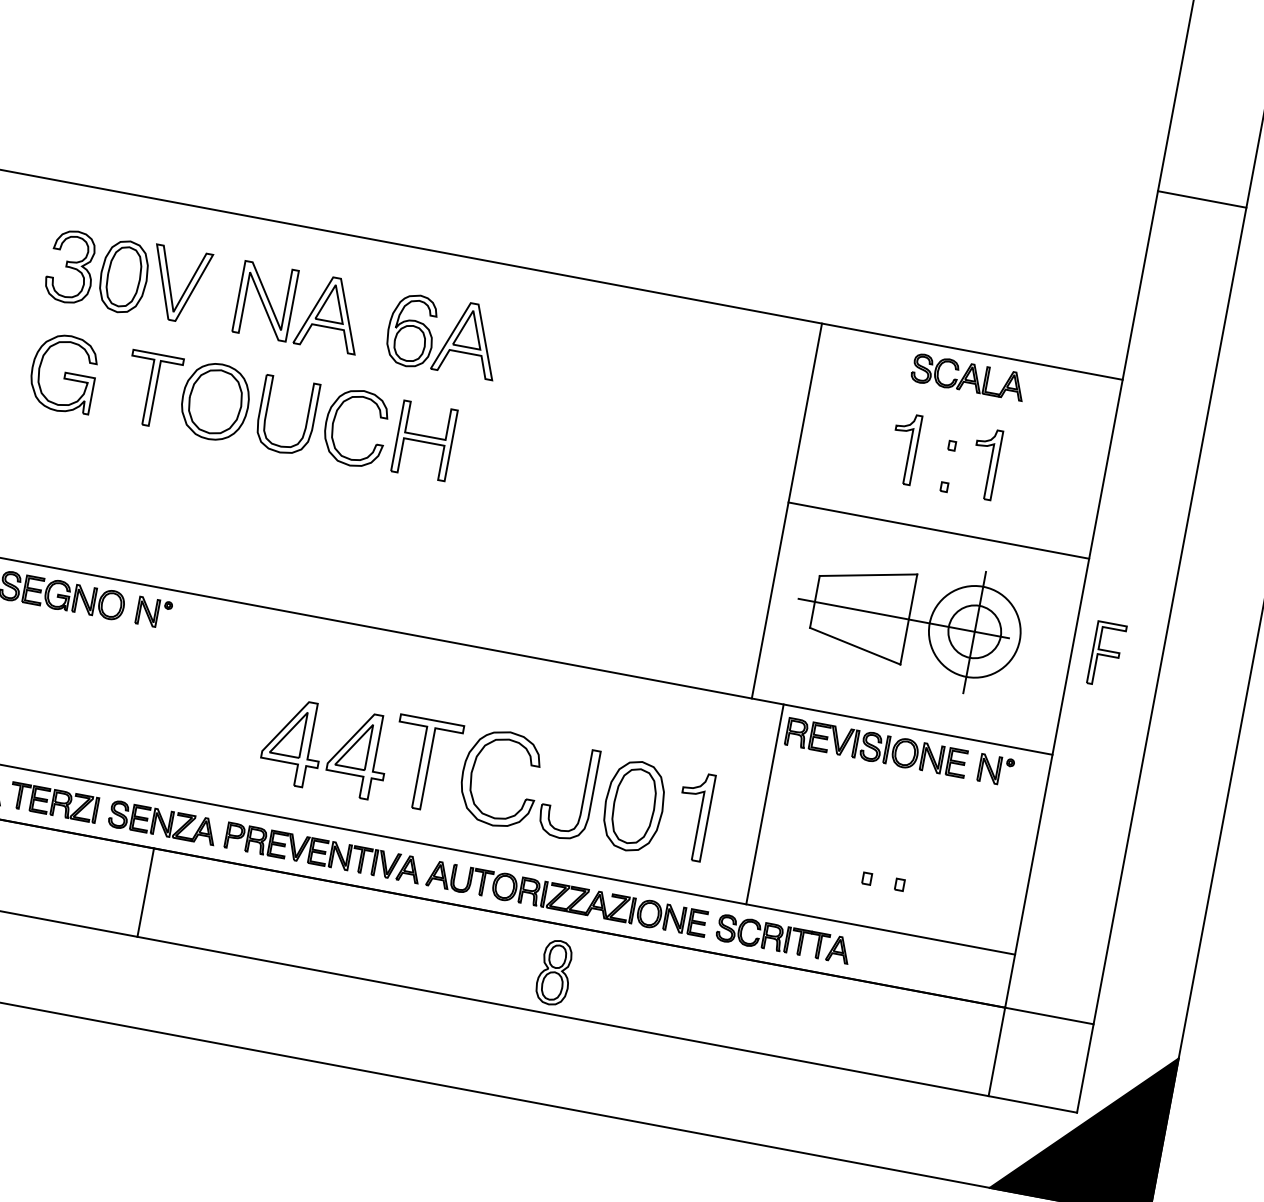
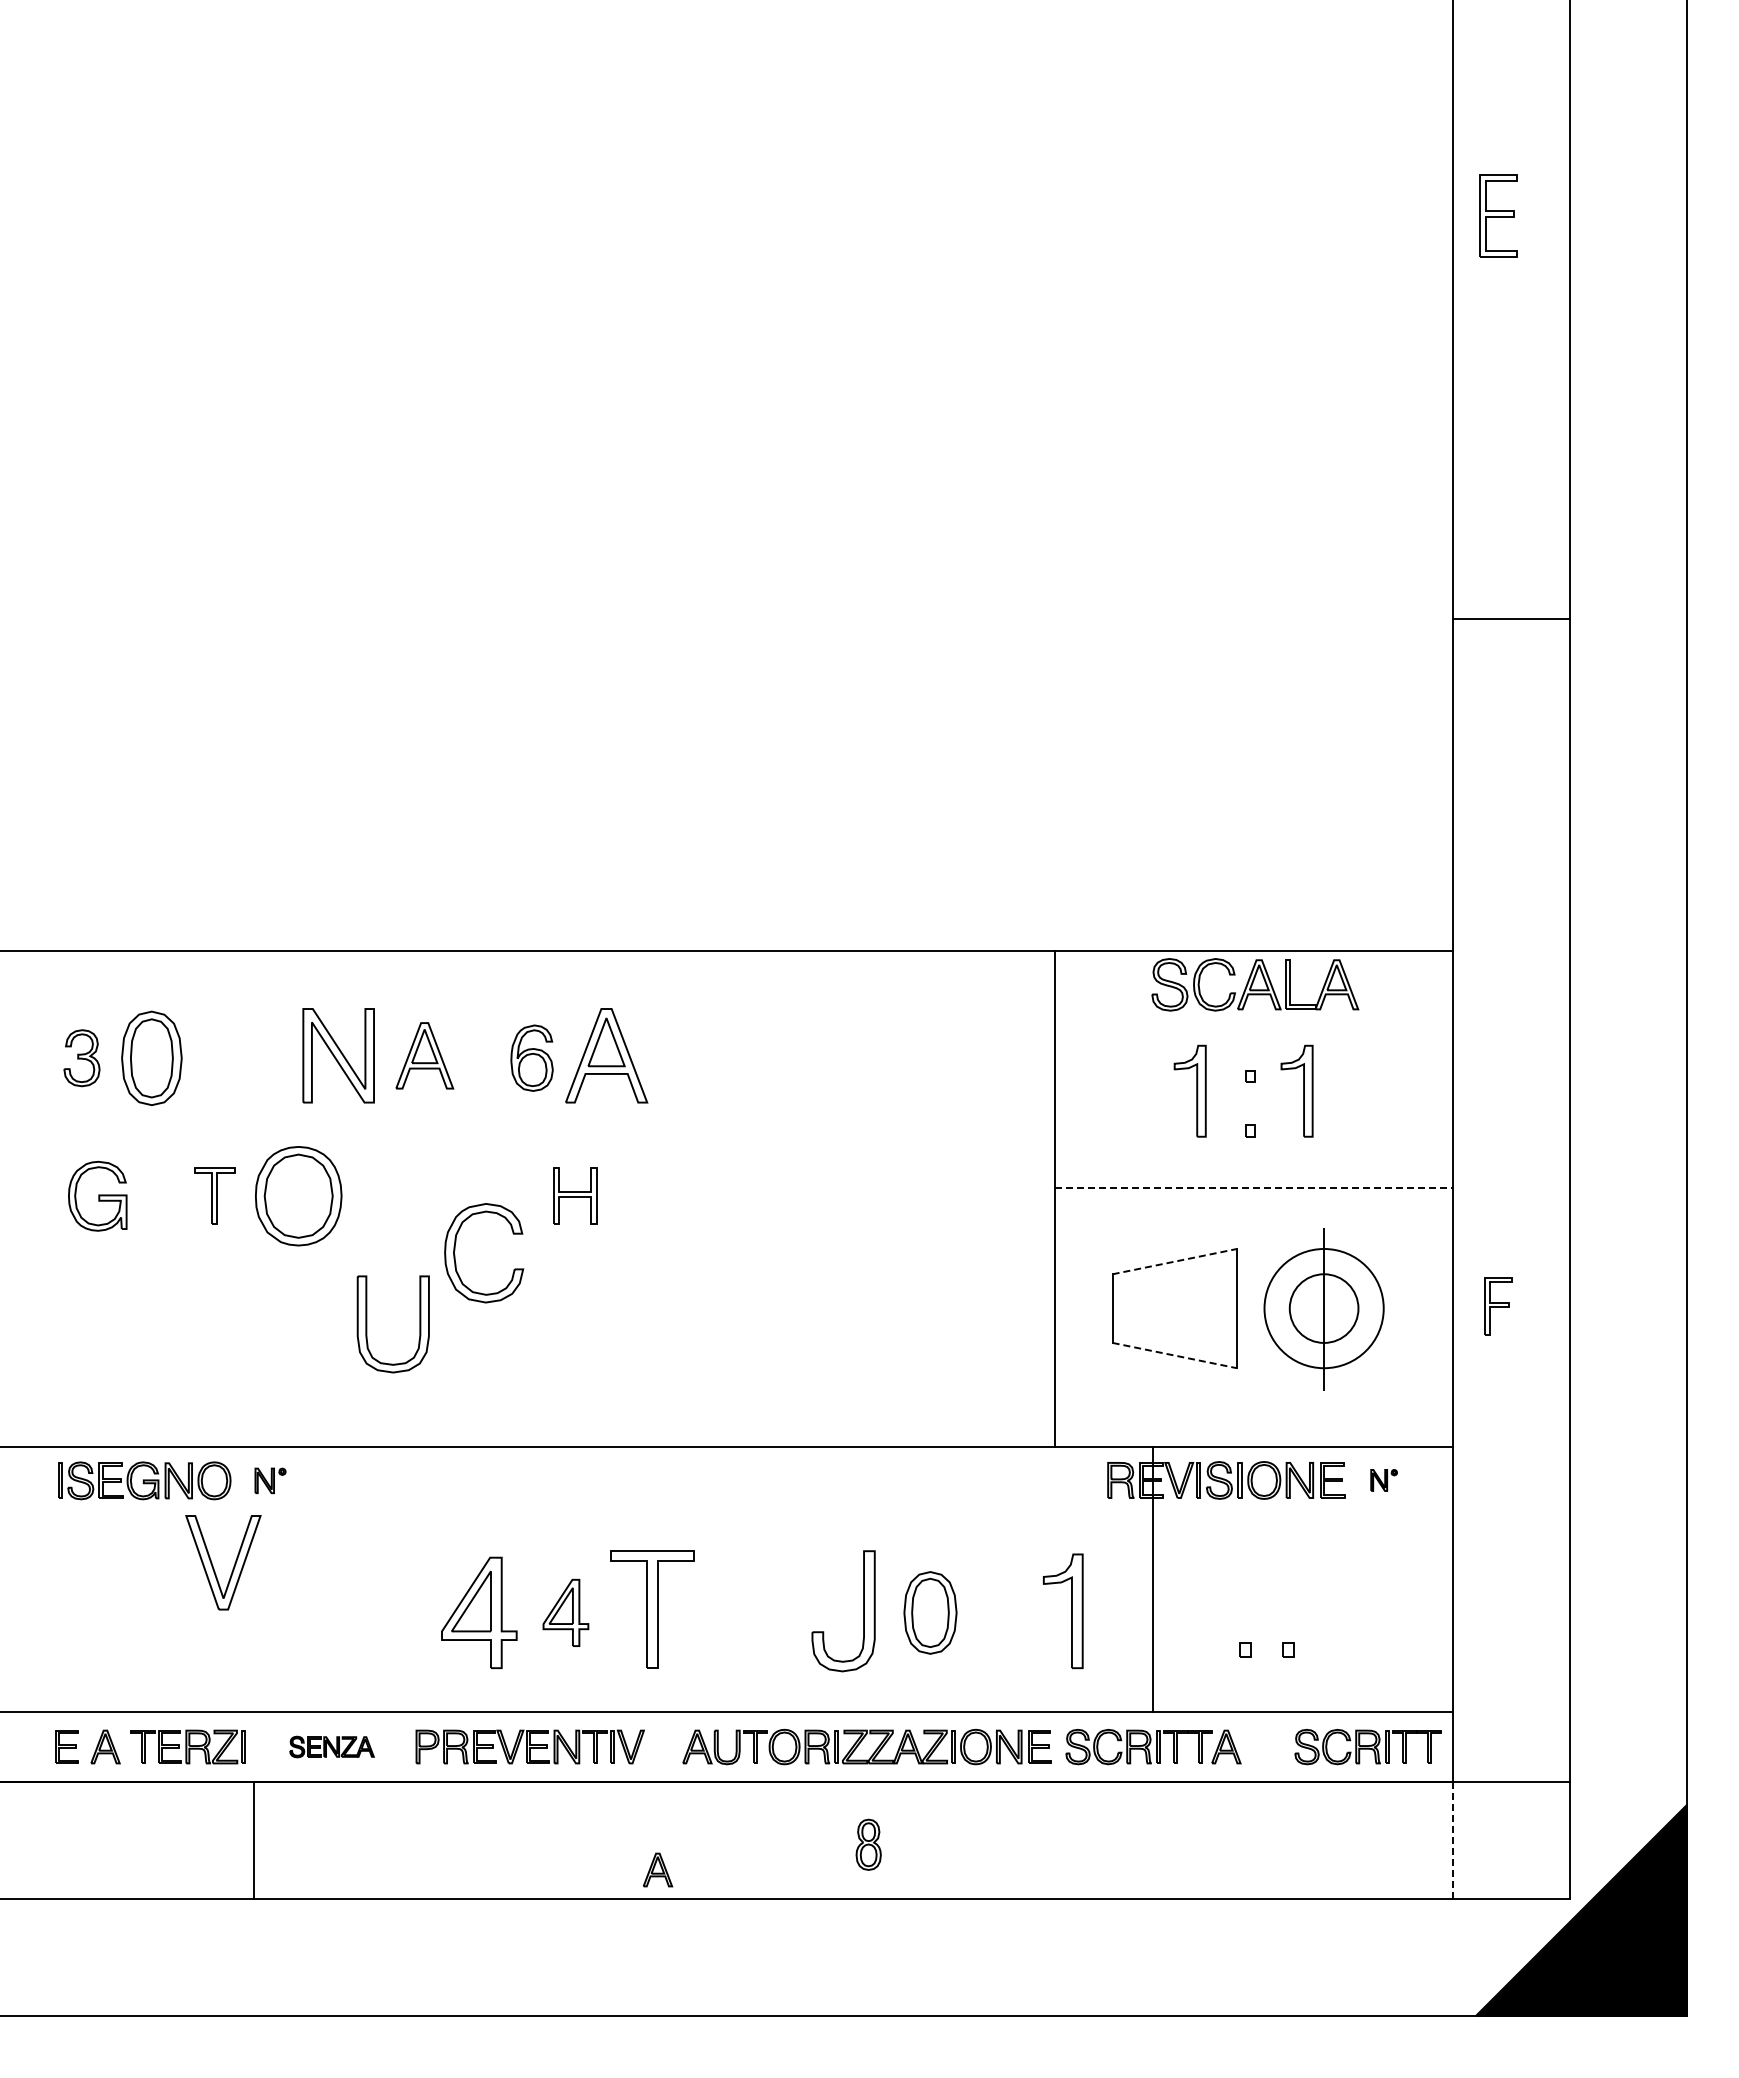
line: (1201, 199) -> (1510, 618), moved
part: (70, 266) -> (81, 1057), size x0.6
part: (170, 285) -> (213, 1565), moved
part: (330, 313) -> (424, 1055), size x0.7
part: (411, 329) -> (531, 1057), size x0.7
part: (63, 373) -> (97, 1196), size x0.7
part: (968, 376) -> (1254, 984), size x1.4
part: (151, 389) -> (214, 1195), size x0.6
part: (267, 412) -> (367, 1324), moved
part: (333, 425) -> (455, 1255), moved
part: (424, 440) -> (575, 1195), size x0.6
line: (938, 530) -> (1253, 1187), solid -> dashed
line: (869, 575) -> (1175, 1261), solid -> dashed
part: (153, 612) -> (270, 1480), size x0.7
line: (916, 620) -> (1247, 1308), removed
line: (855, 646) -> (1175, 1355), solid -> dashed
part: (1107, 654) -> (1498, 1305), size x0.7
part: (358, 754) -> (565, 1612), size x0.6
part: (473, 770) -> (716, 1605), removed
part: (995, 770) -> (1383, 1480), size x0.6
line: (765, 804) -> (1153, 1579), moved
part: (634, 805) -> (930, 1612), size x0.7
part: (699, 817) -> (1071, 1611), moved
part: (162, 822) -> (331, 1746), size x0.6
part: (409, 868) -> (658, 1869), moved
line: (145, 892) -> (253, 1839), moved
part: (945, 969) -> (1367, 1746), added
part: (554, 972) -> (868, 1844), size x0.6
line: (996, 1051) -> (1452, 1839), solid -> dashed

